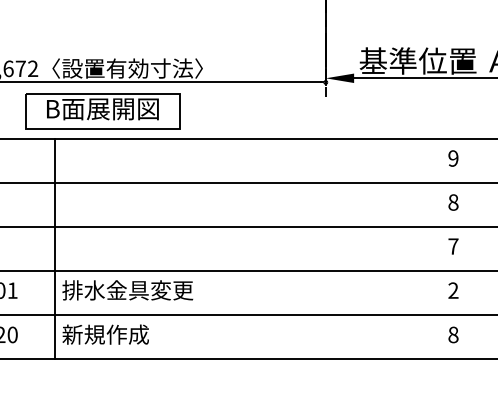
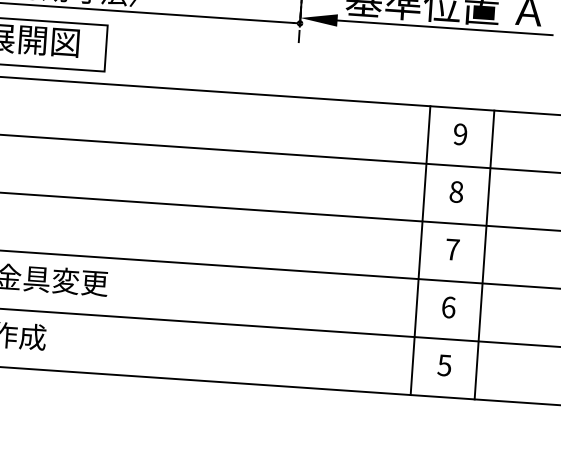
line: (429, 248) -> (421, 250), added
line: (477, 248) -> (483, 254), added
text: (453, 290) -> (448, 307), 2 -> 6
text: (453, 334) -> (444, 364), 8 -> 5

